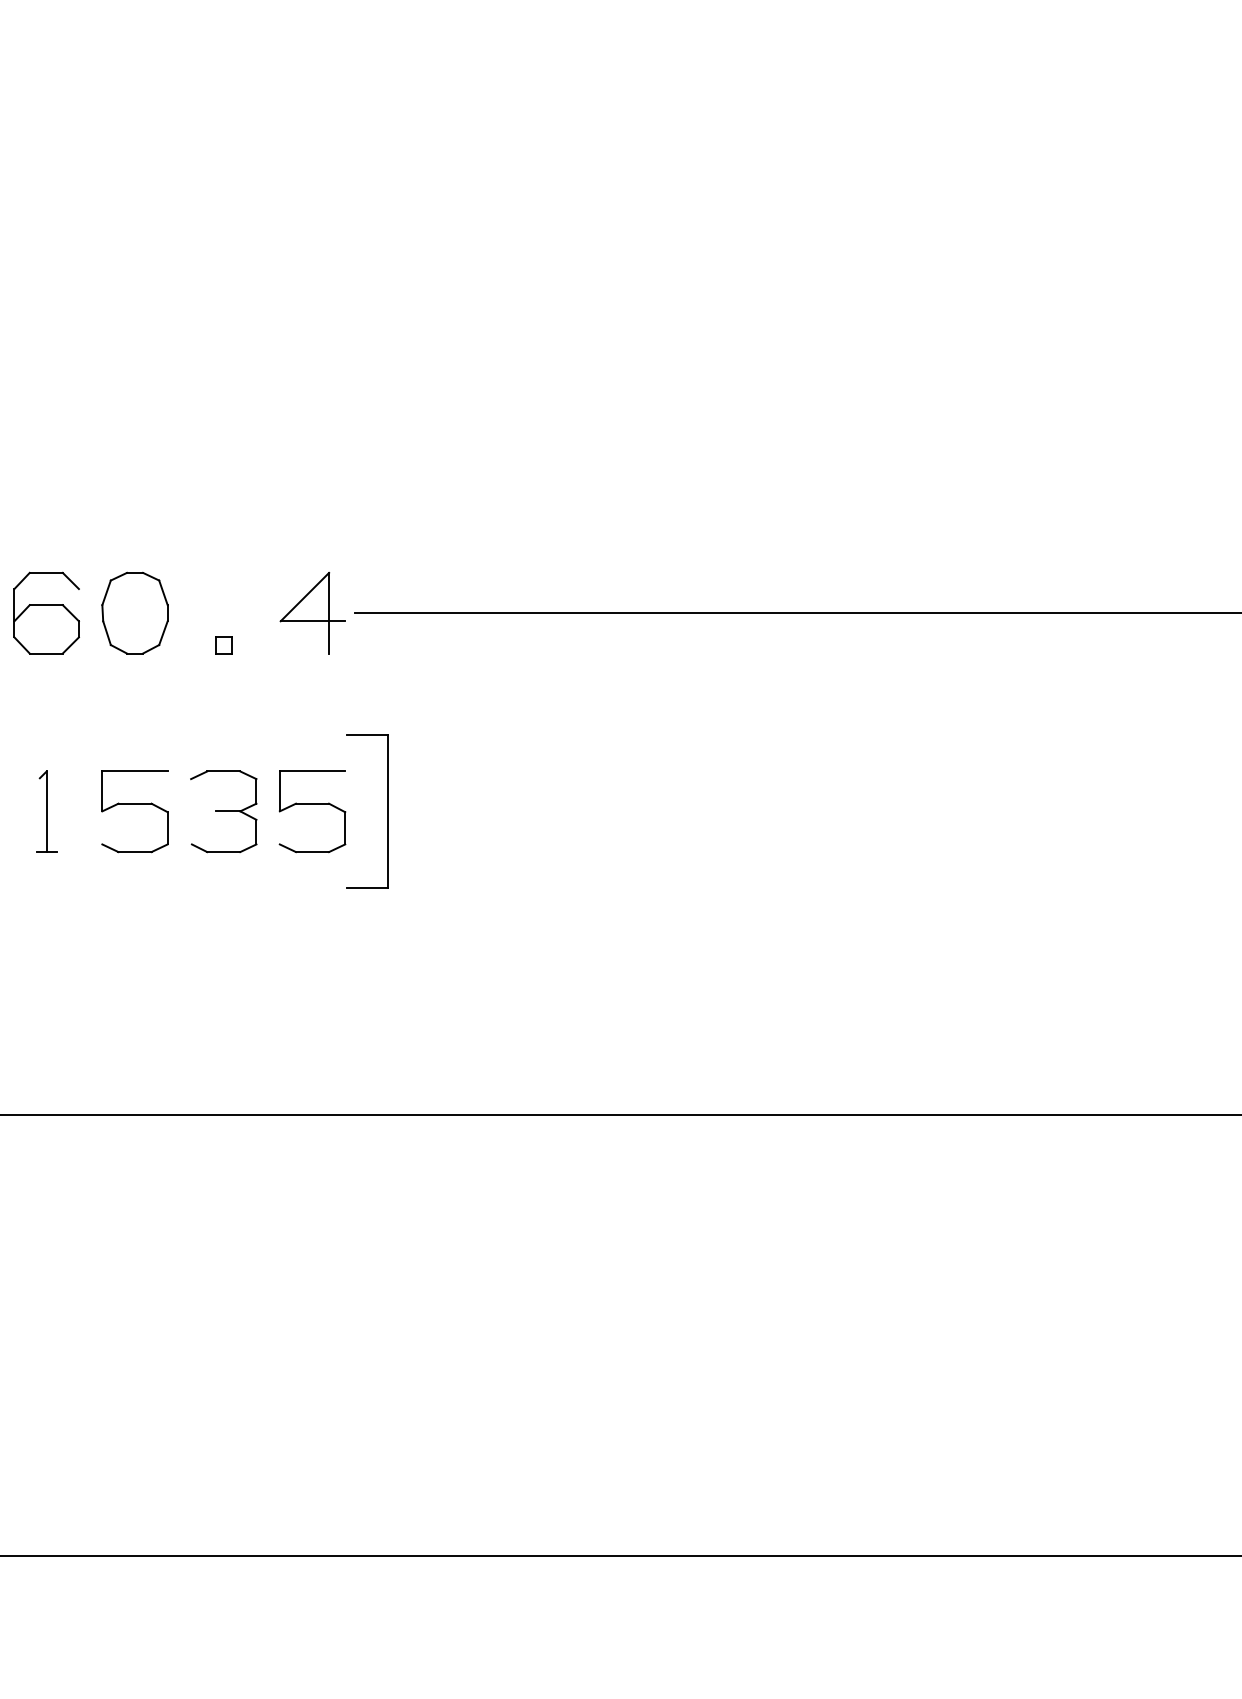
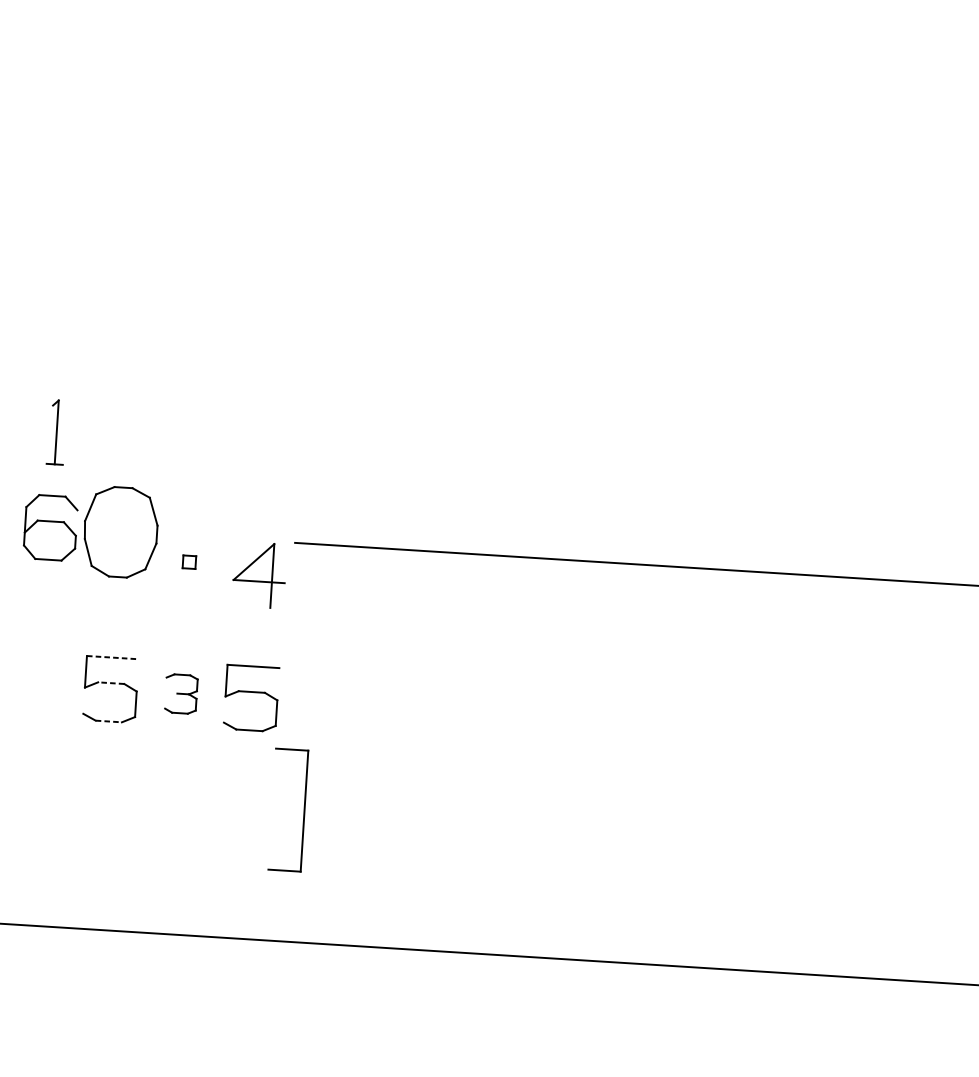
part: (134, 612) -> (120, 531), size x1.4
part: (312, 612) -> (259, 574), moved
line: (135, 771) -> (113, 657), solid -> dashed
line: (135, 803) -> (111, 683), solid -> dashed
part: (46, 811) -> (56, 432), moved
part: (223, 811) -> (180, 693), size x0.6
part: (387, 811) -> (303, 811), moved
line: (135, 852) -> (109, 721), solid -> dashed

